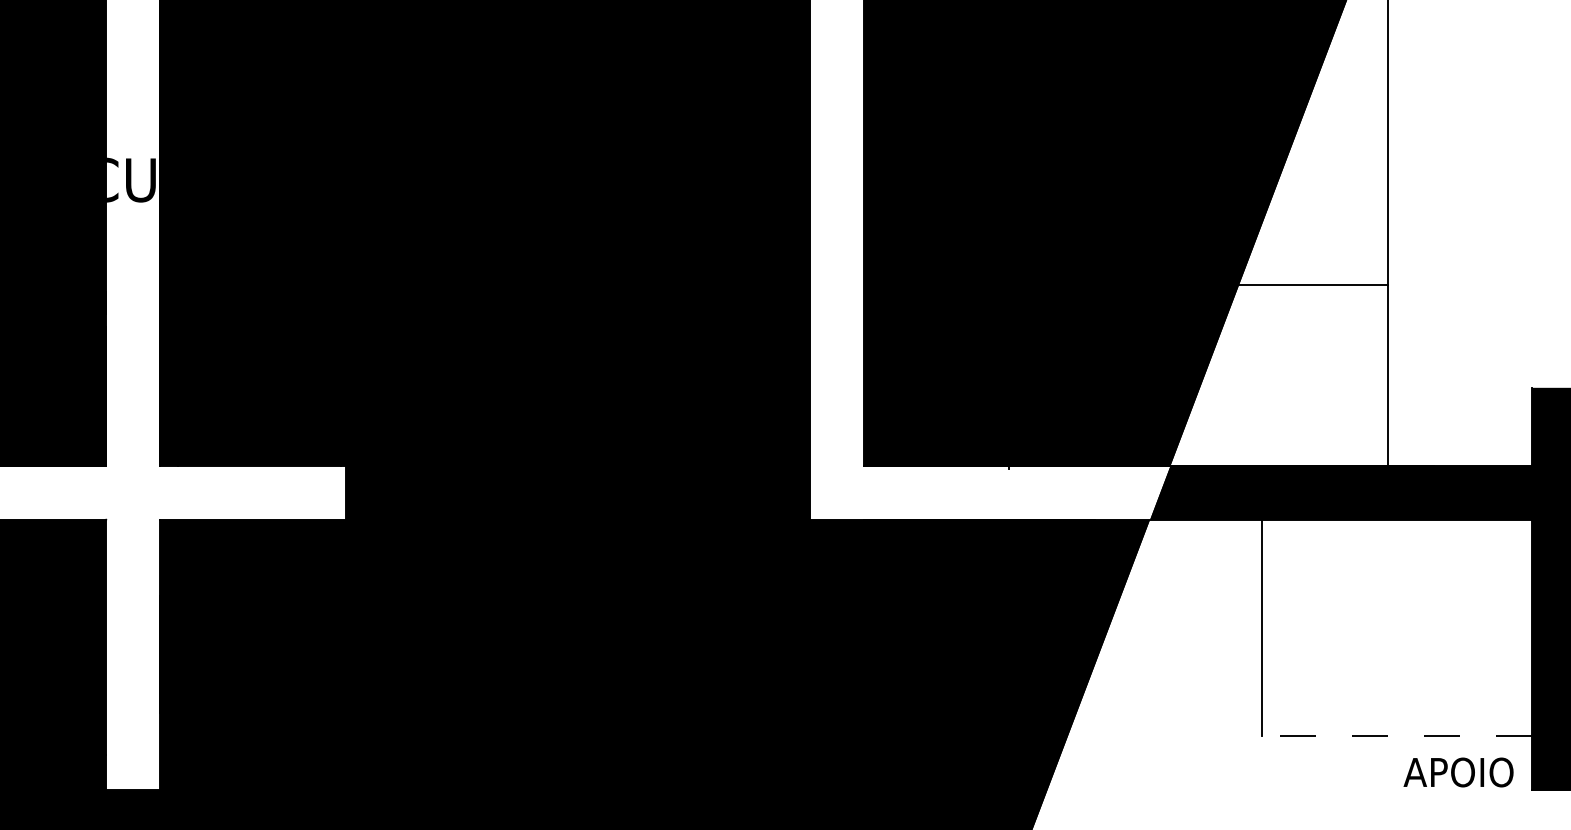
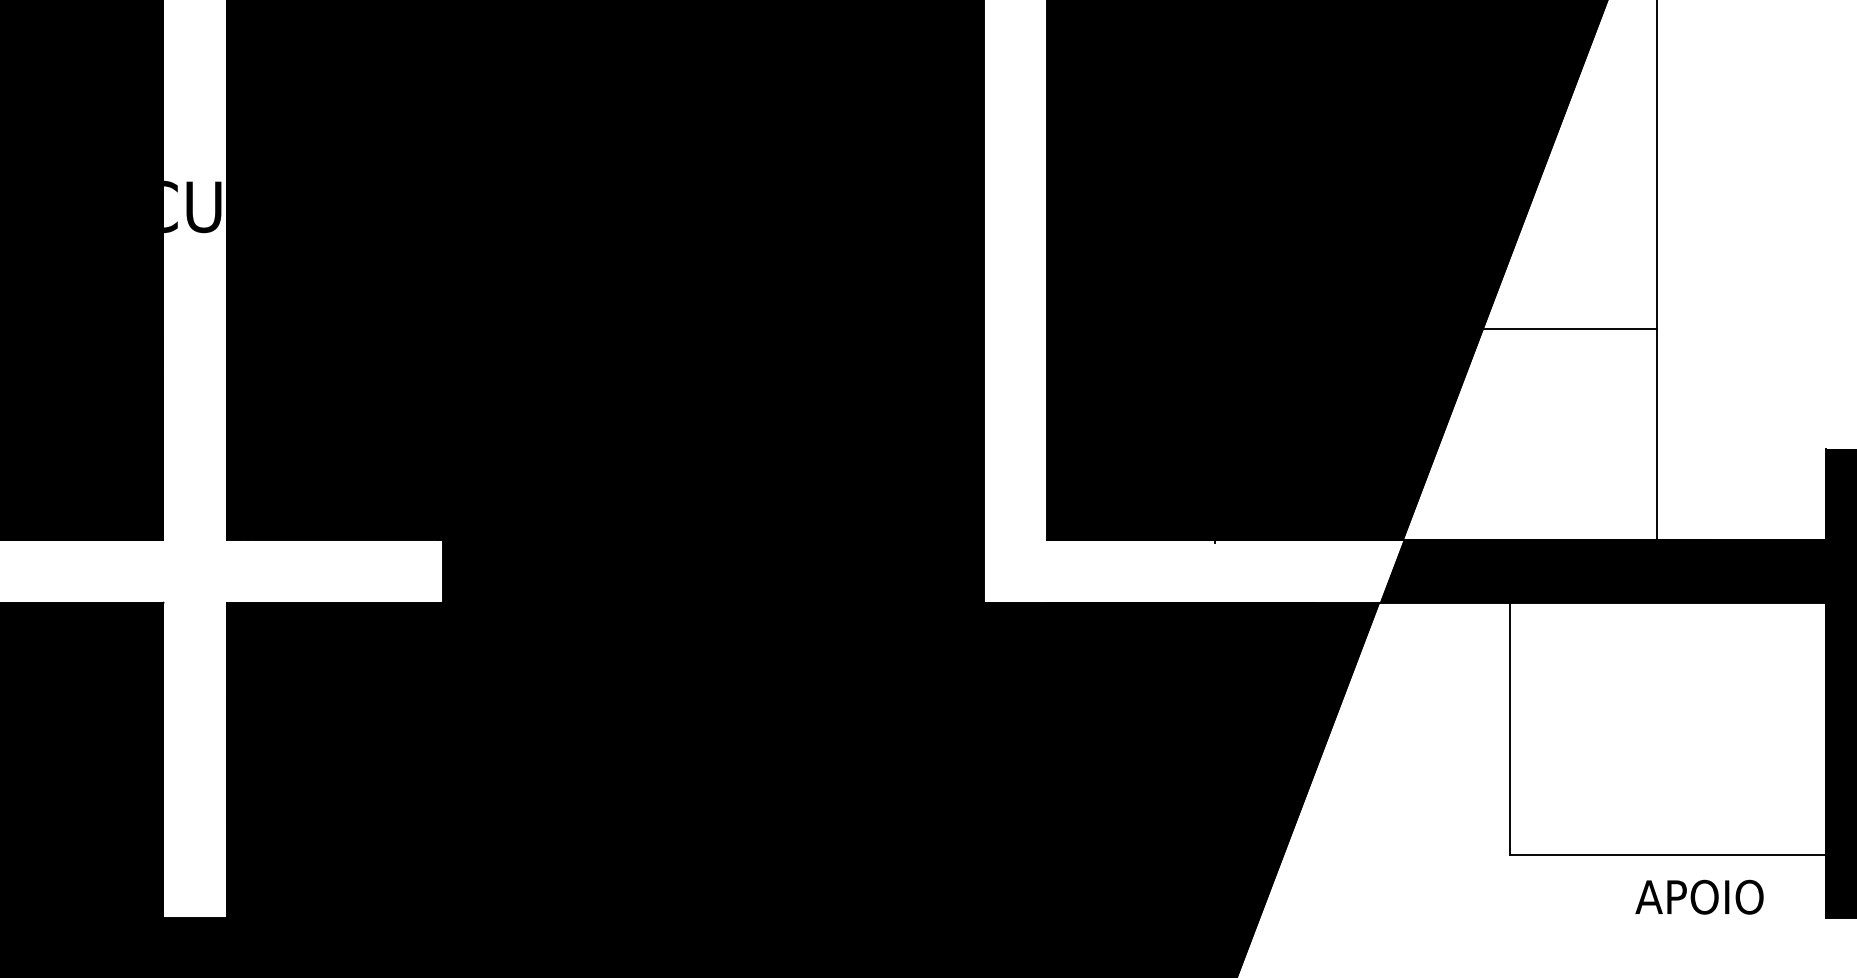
line: (1396, 736) -> (1667, 855), dashed -> solid
text: (1458, 771) -> (1699, 896), moved

